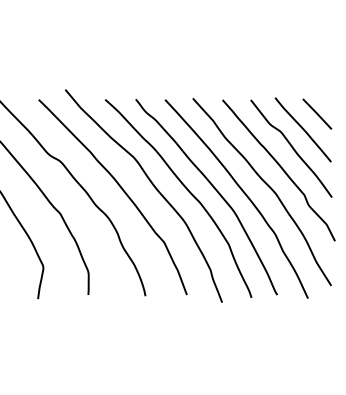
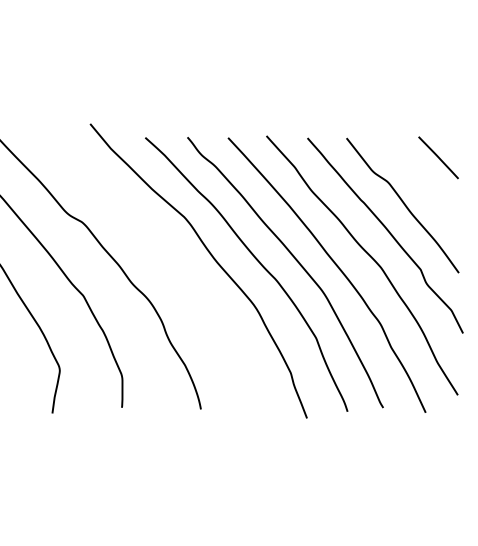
line: (302, 129) -> (418, 178), removed
curve: (120, 188) -> (166, 260), removed

